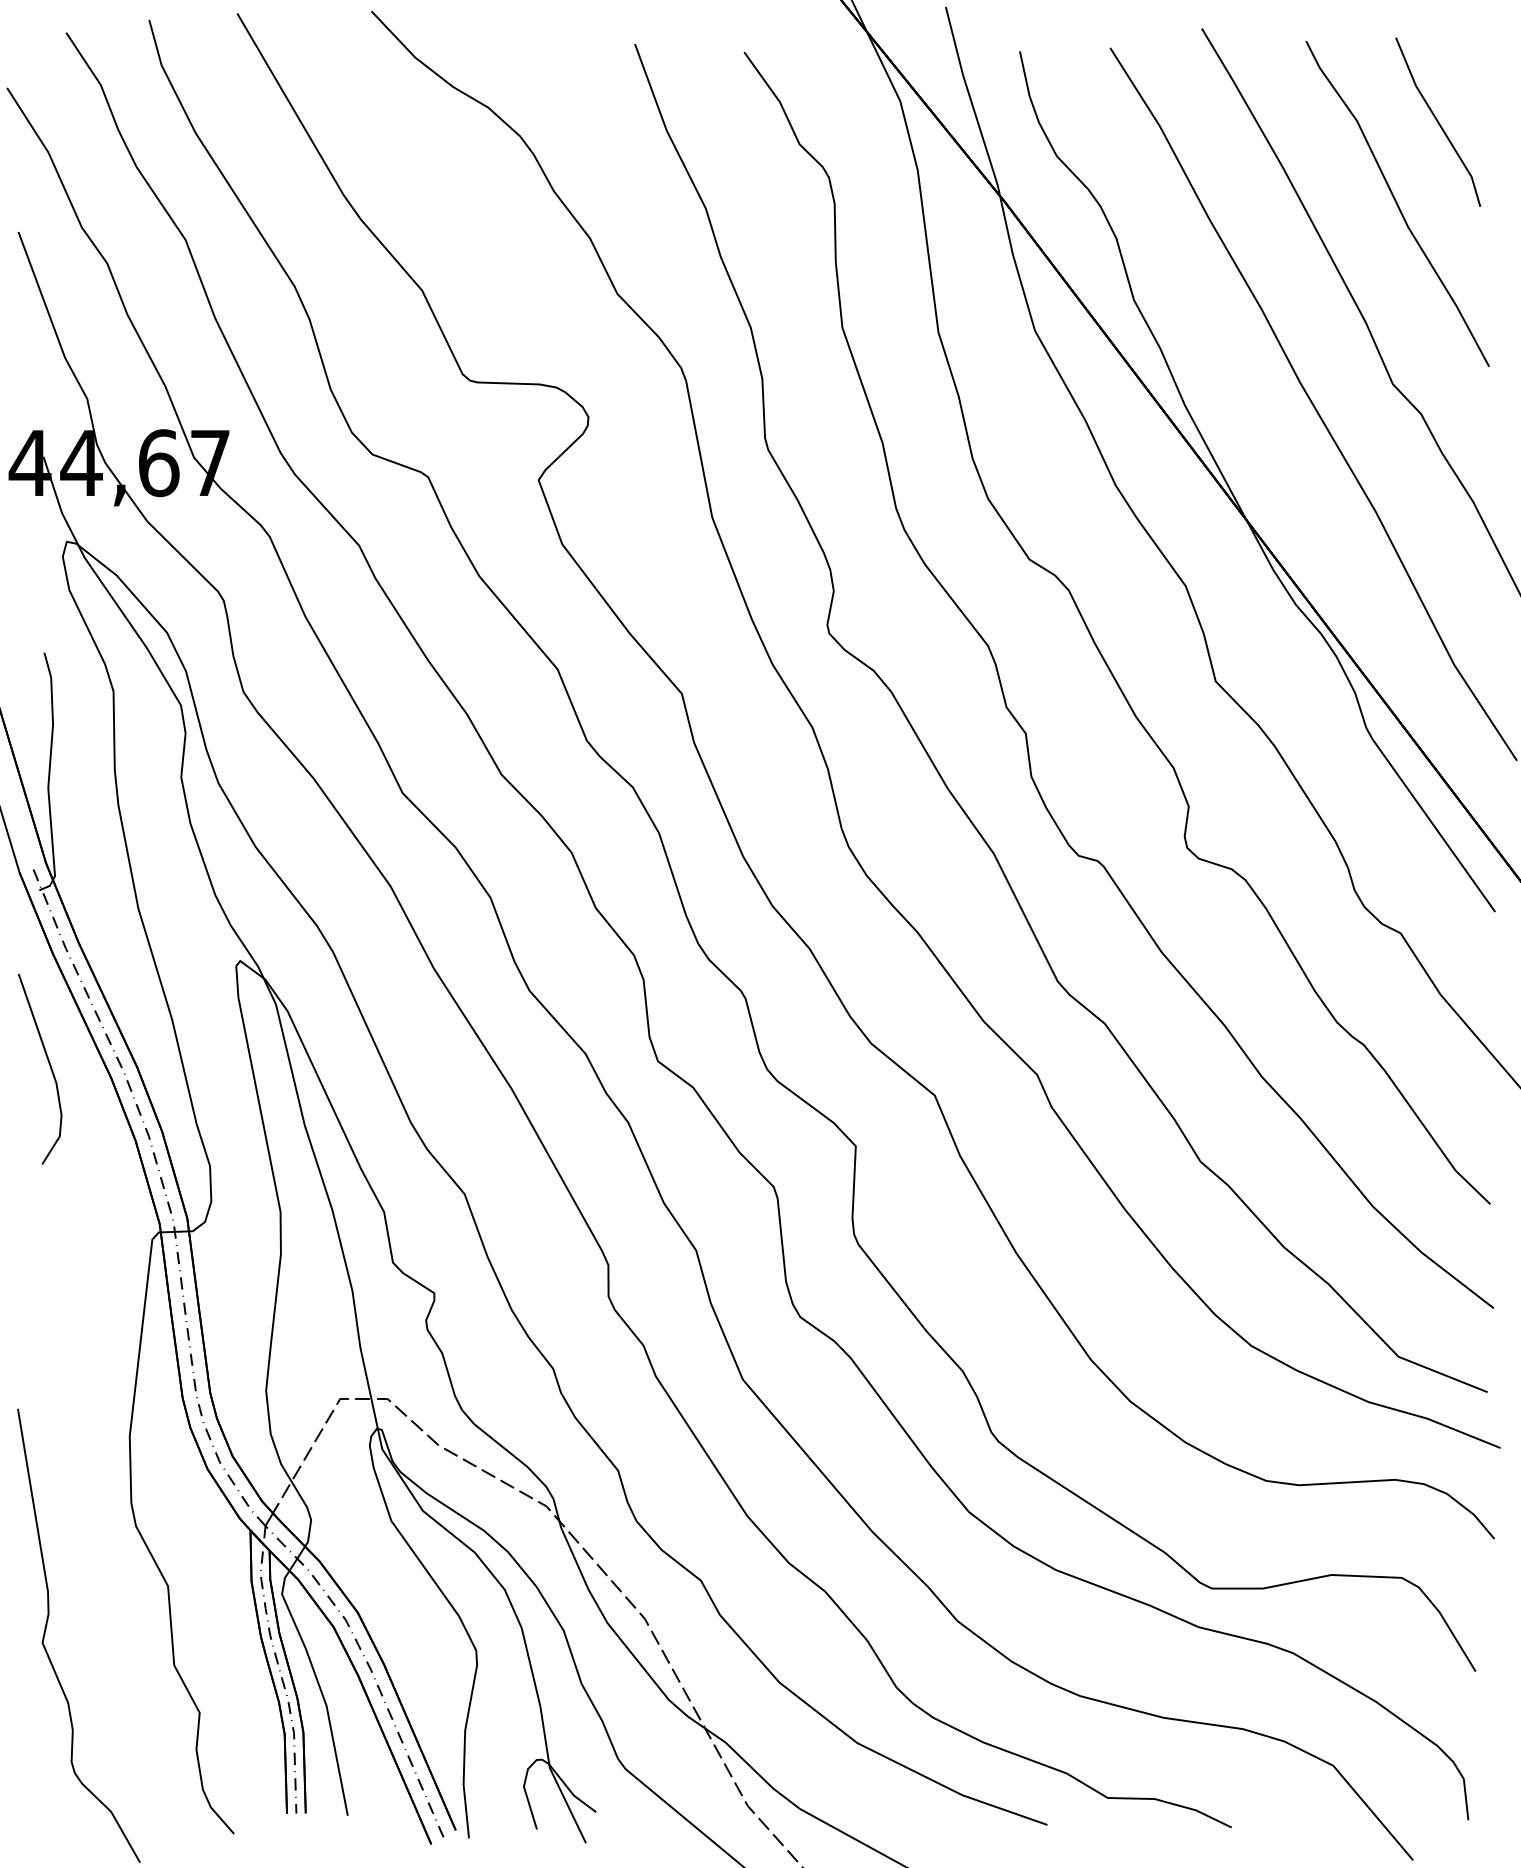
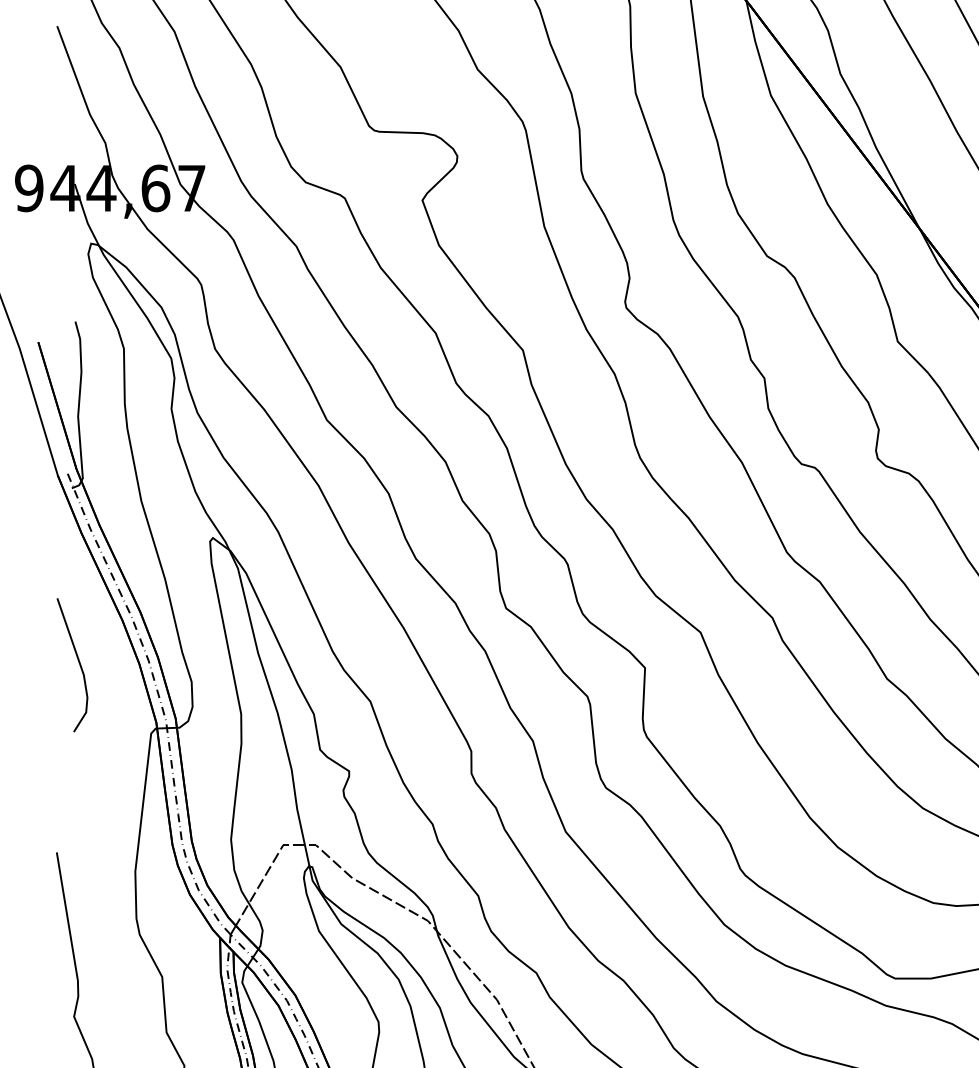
line: (49, 1066) -> (78, 663), moved

